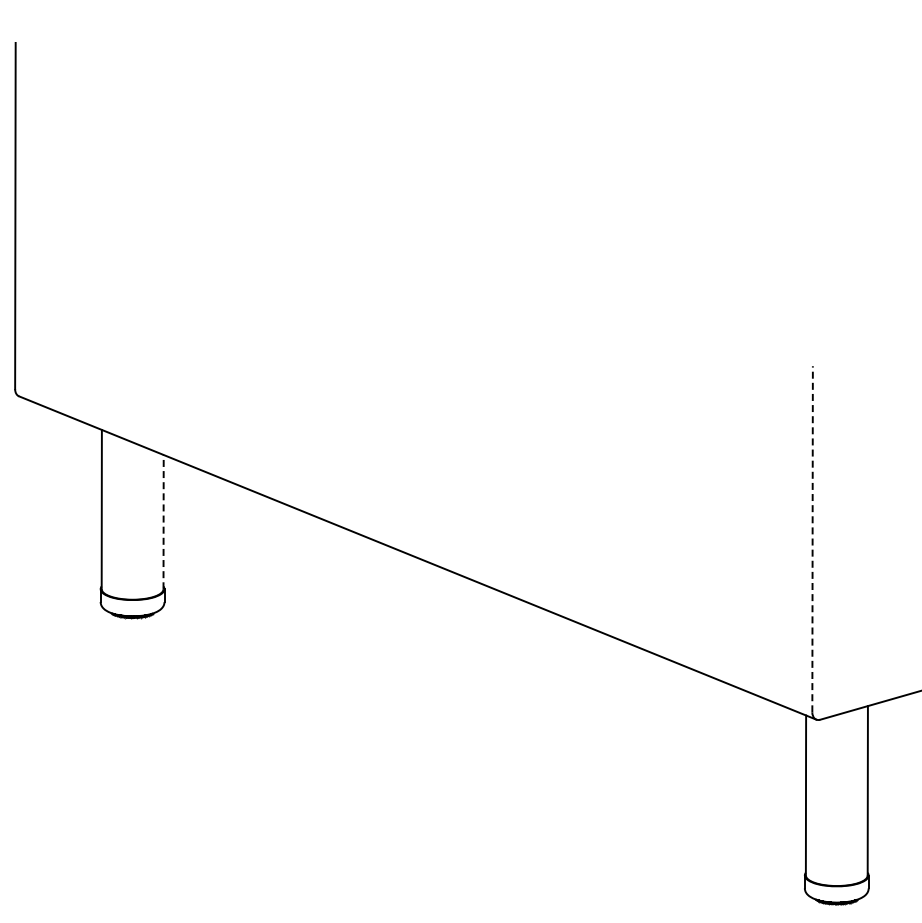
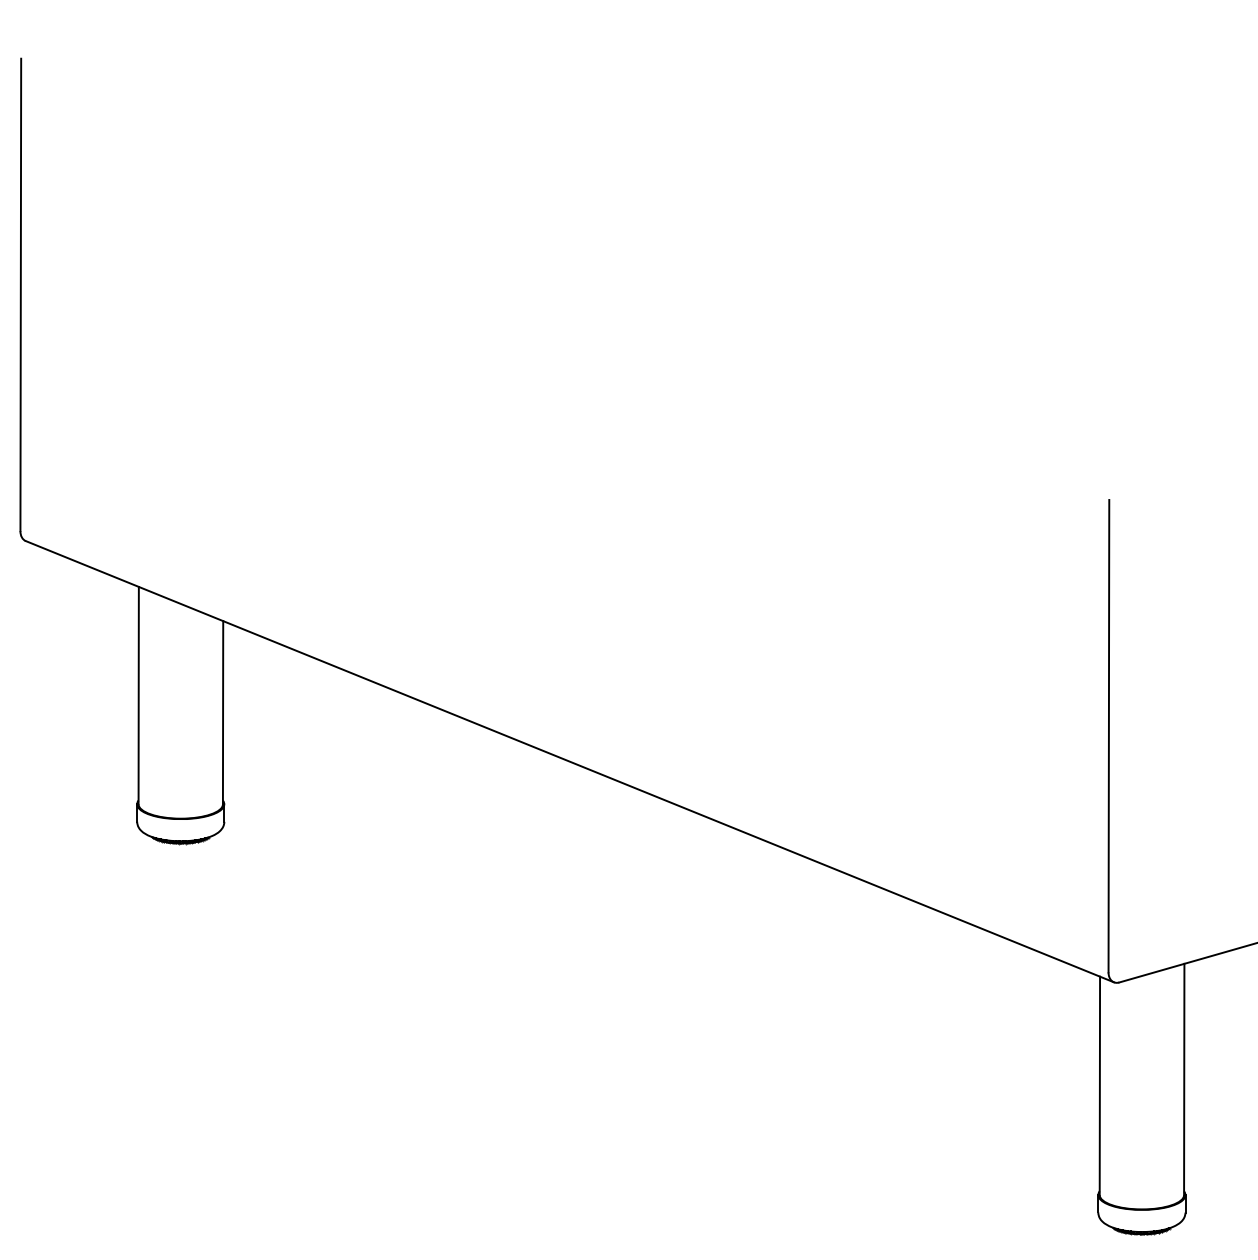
line: (163, 521) -> (222, 711), dashed -> solid
line: (812, 538) -> (1108, 735), dashed -> solid

